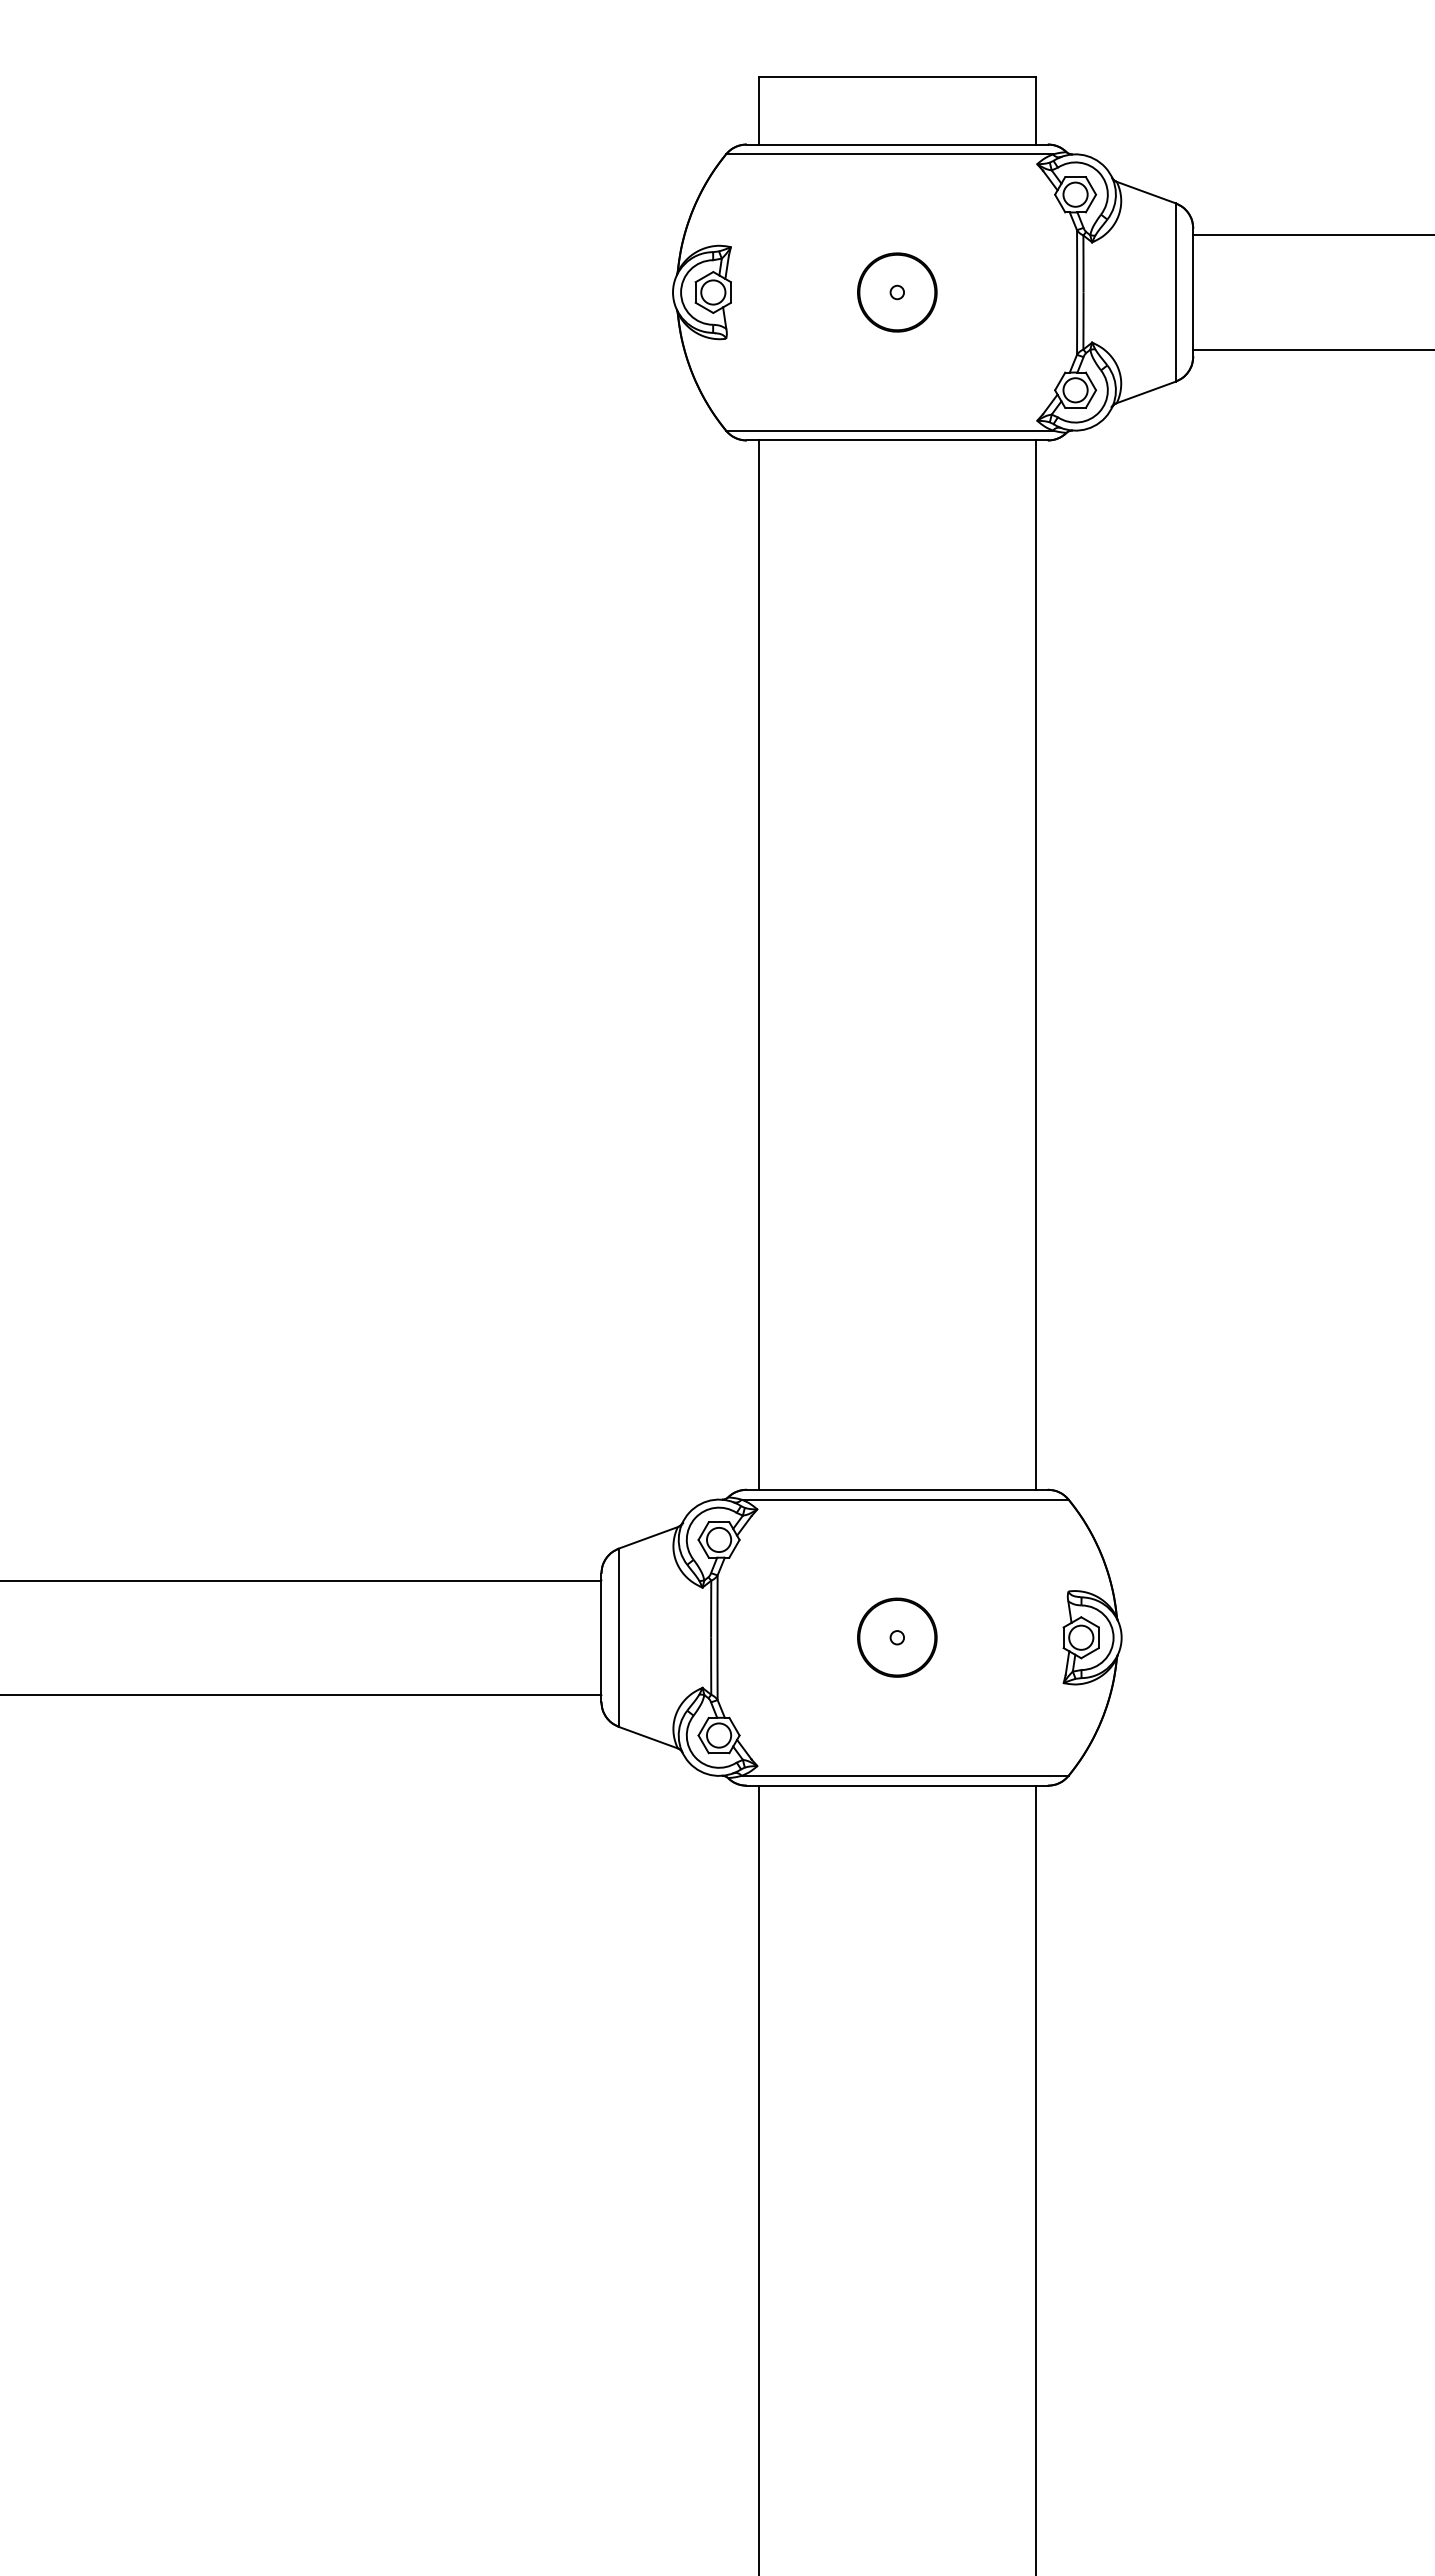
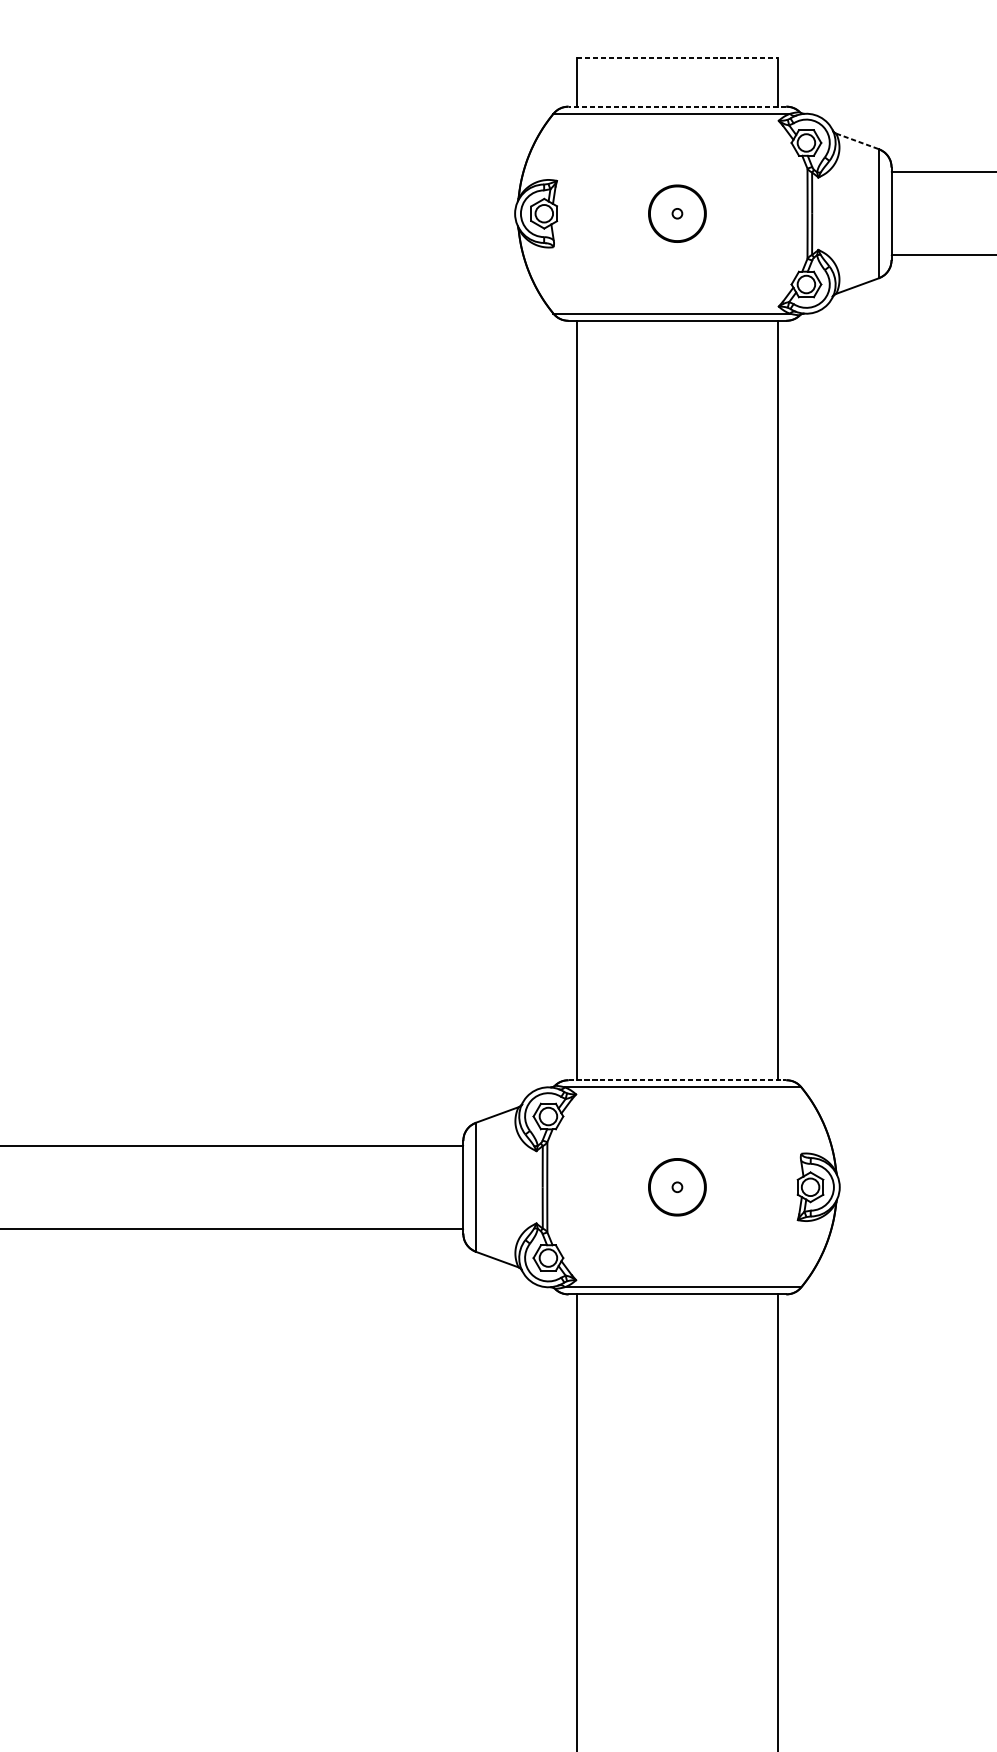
line: (897, 77) -> (677, 58), solid -> dashed
line: (896, 144) -> (676, 106), solid -> dashed
line: (1146, 192) -> (857, 141), solid -> dashed
line: (897, 1489) -> (677, 1080), solid -> dashed

